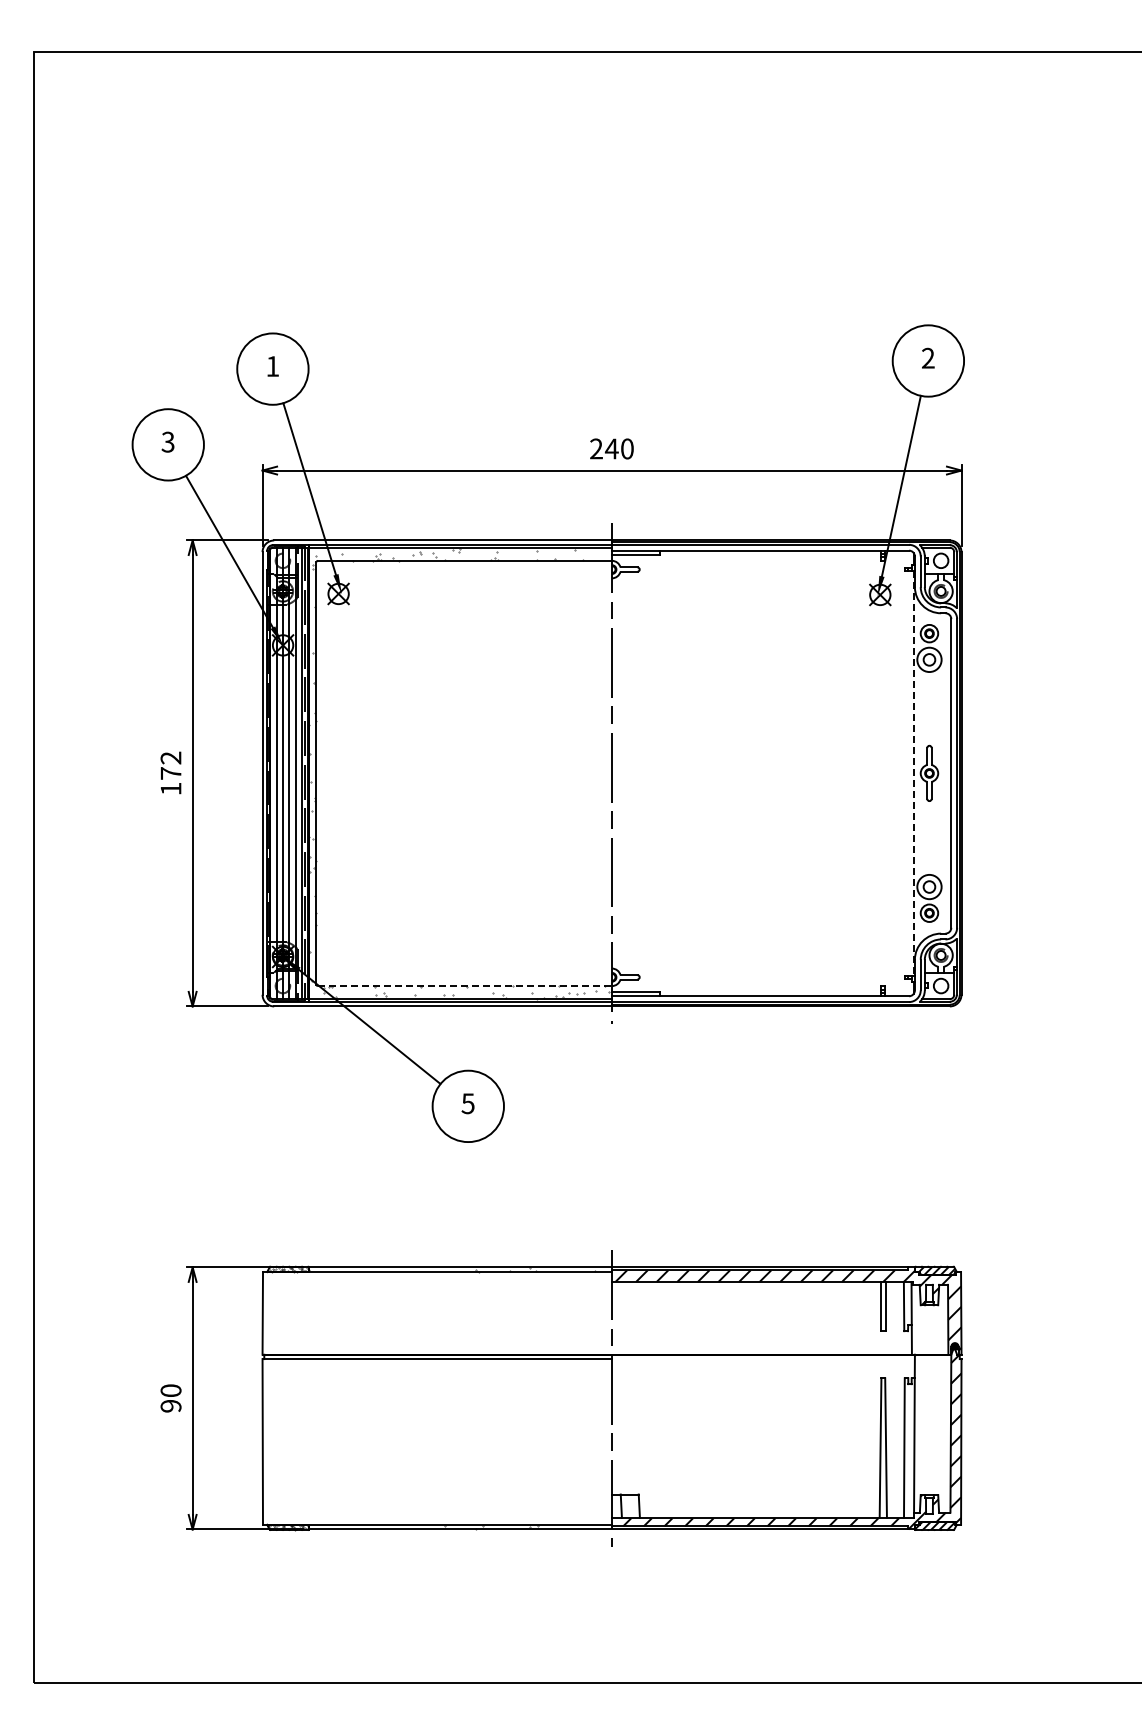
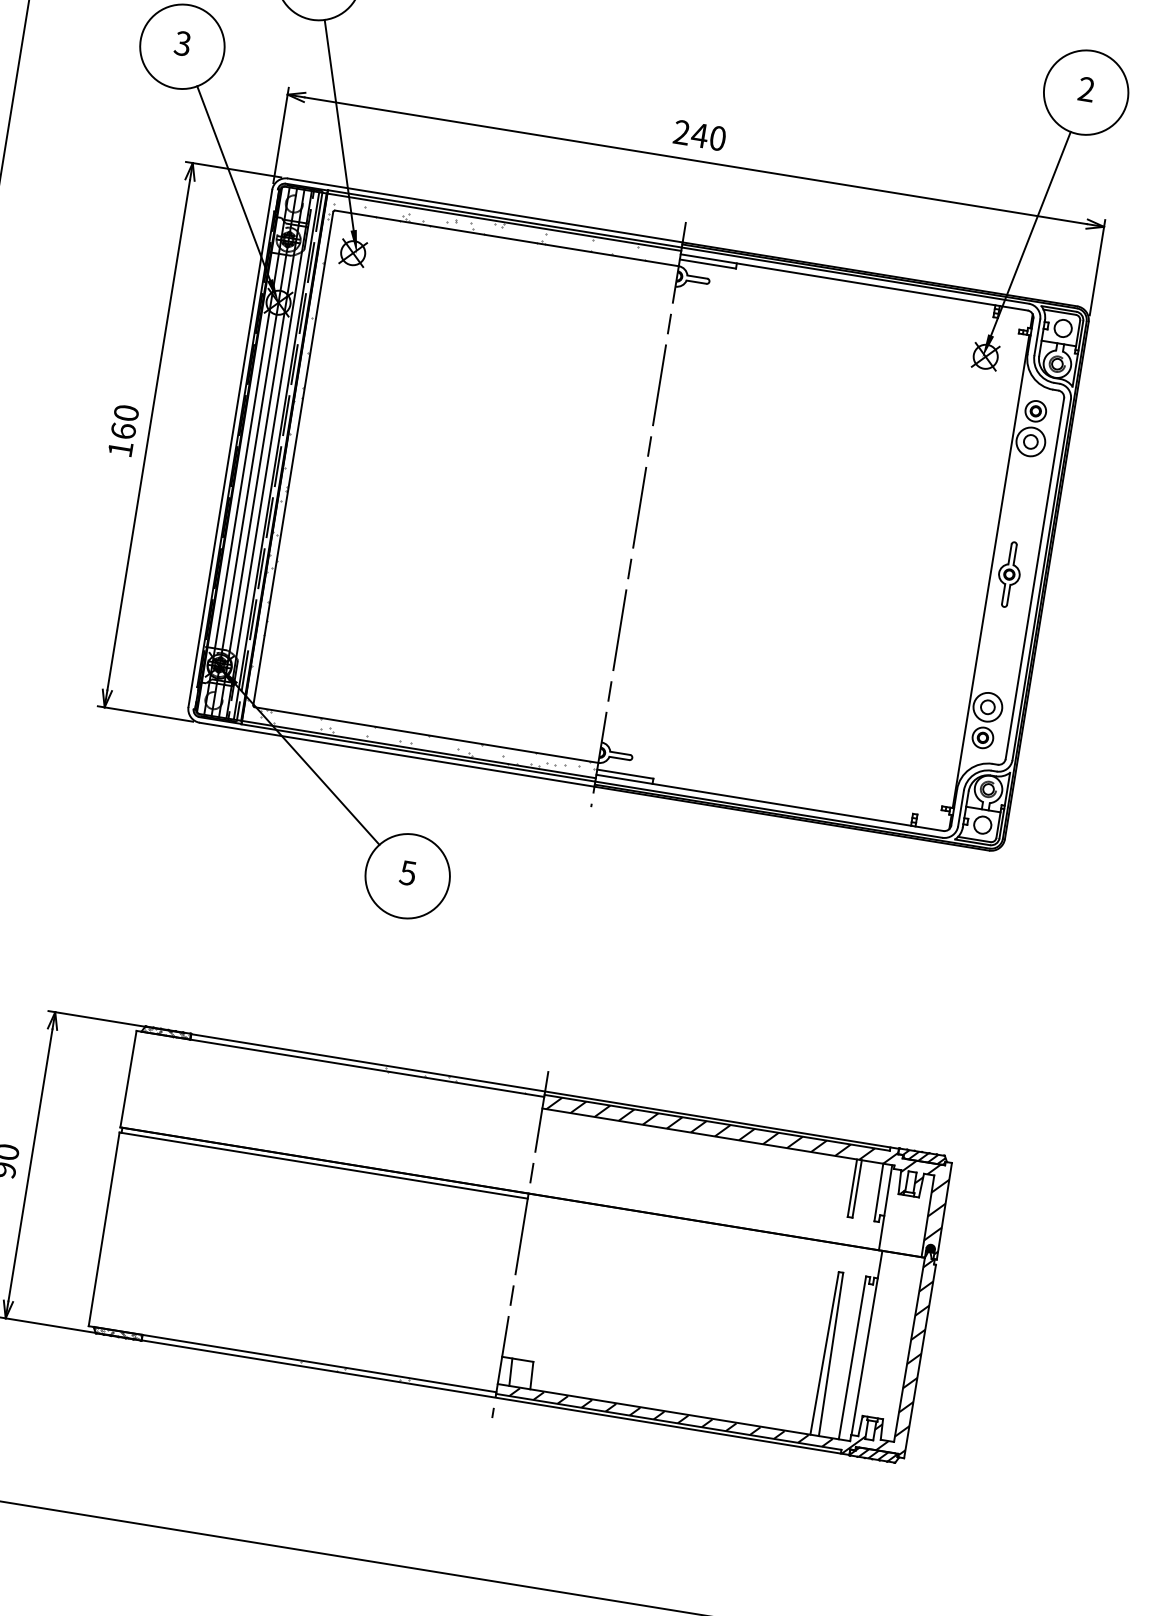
text: (170, 765) -> (124, 421), 172 -> 160
line: (913, 773) -> (990, 571), dashed -> solid
line: (465, 986) -> (427, 735), dashed -> solid

